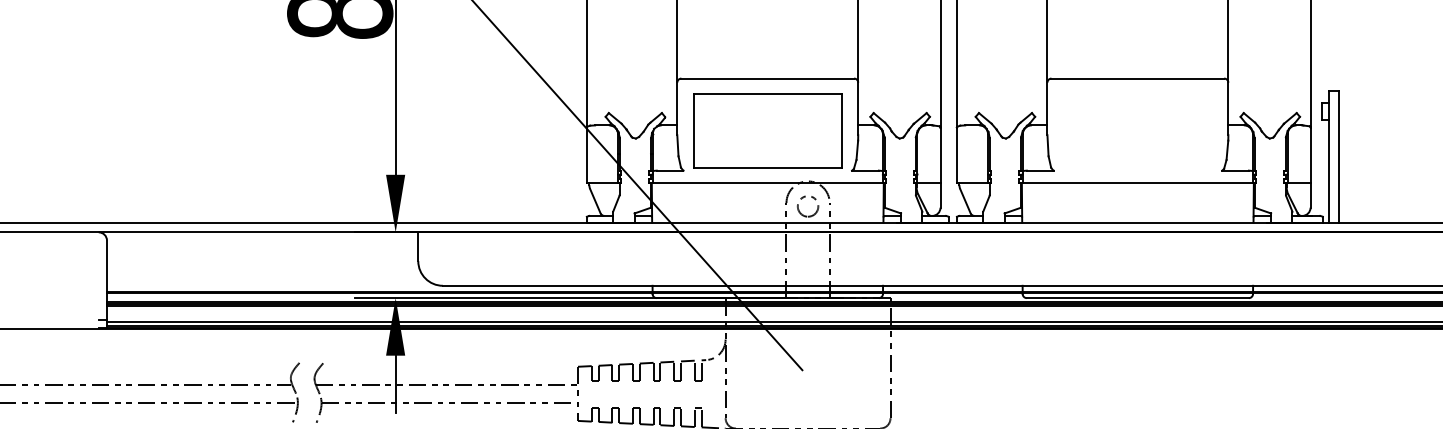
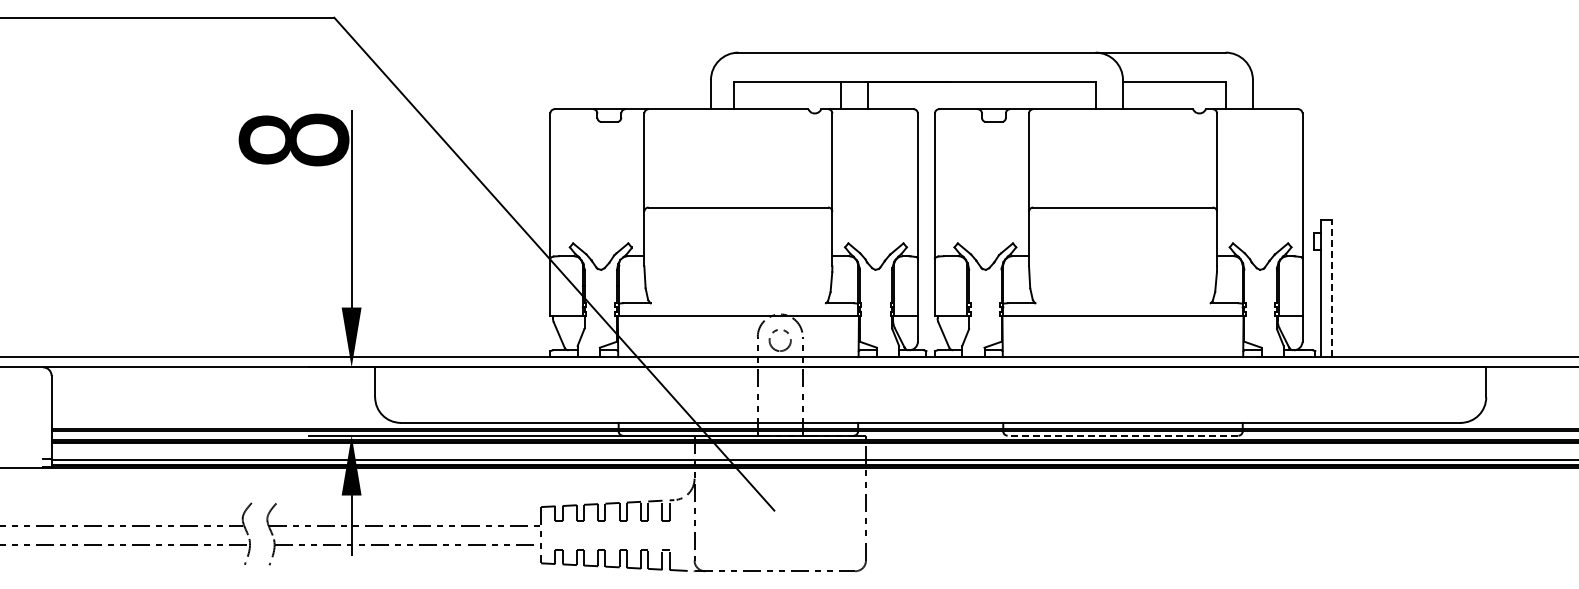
part: (766, 130) -> (737, 261), removed
line: (1338, 156) -> (1331, 288), solid -> dashed
line: (1137, 297) -> (1122, 435), solid -> dashed

